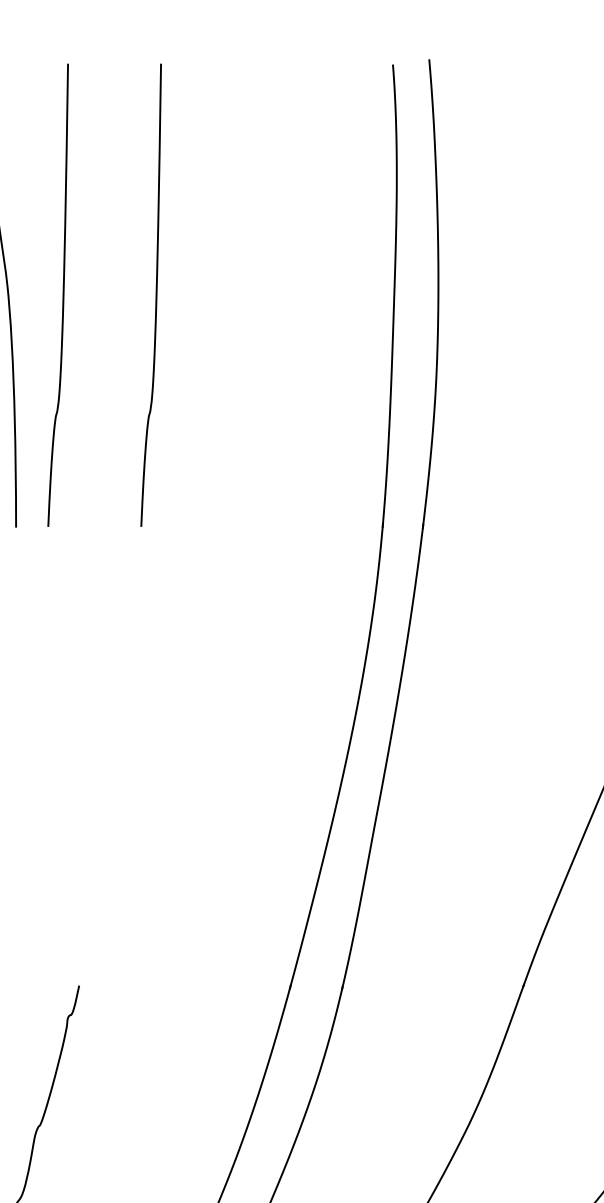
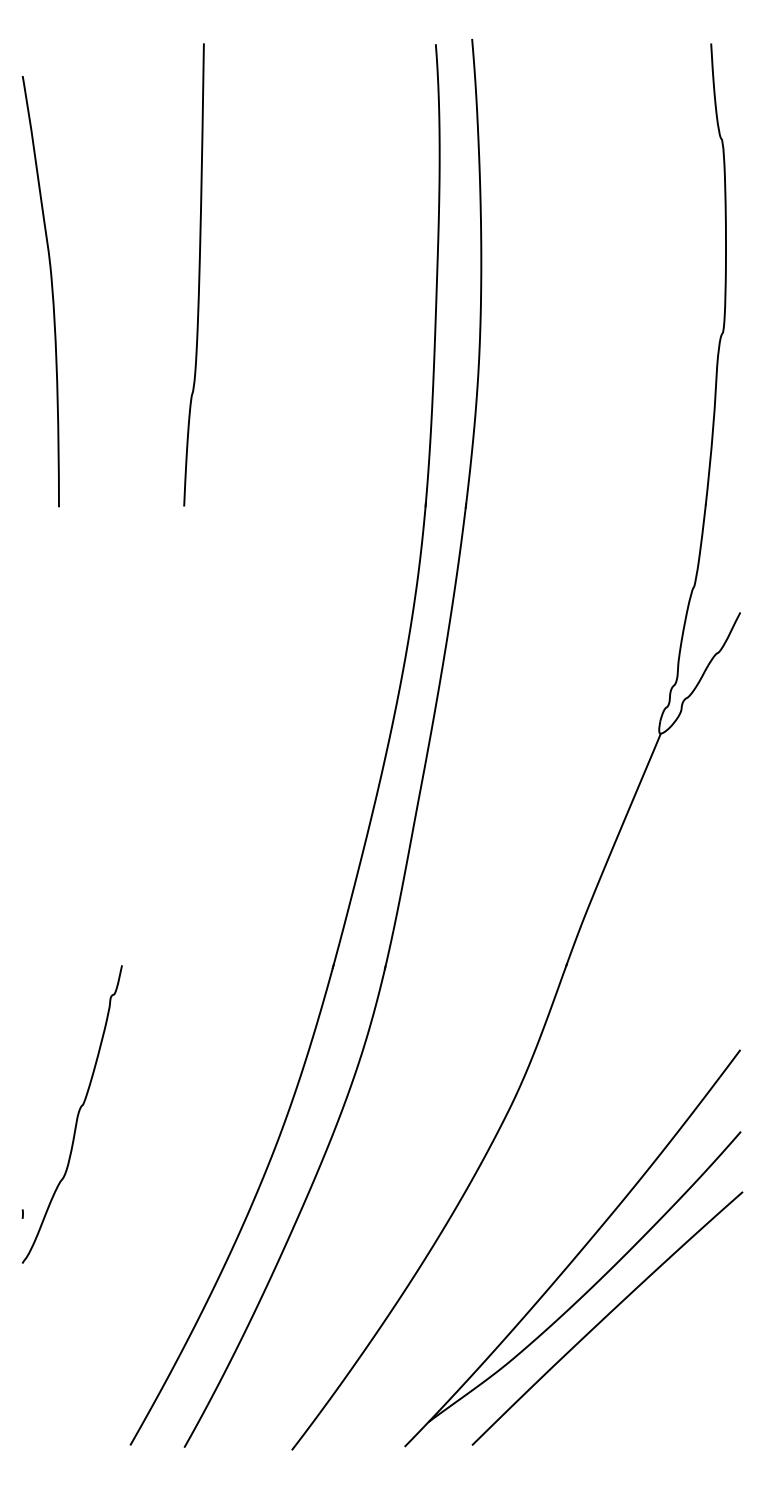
curve: (62, 294) -> (105, 274), removed

